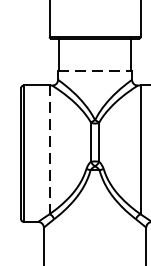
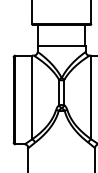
line: (96, 71) -> (62, 46), dashed -> solid
line: (50, 149) -> (32, 97), dashed -> solid

